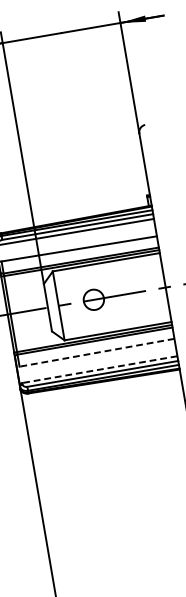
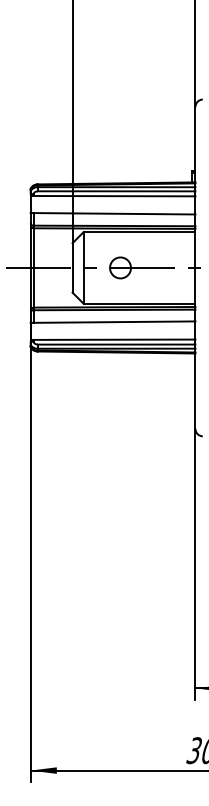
line: (95, 353) -> (112, 322), dashed -> solid
line: (99, 369) -> (114, 339), dashed -> solid

